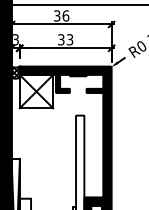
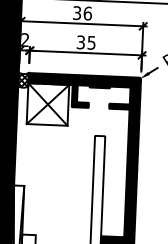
text: (15, 39) -> (25, 39), 3 -> 2
text: (70, 39) -> (92, 42), 33 -> 35

